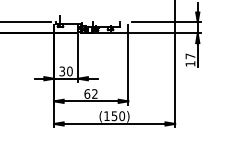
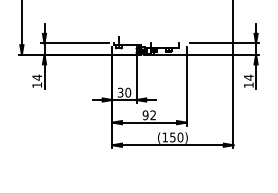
text: (190, 56) -> (248, 77), 17 -> 14
text: (87, 94) -> (145, 115), 62 -> 92

